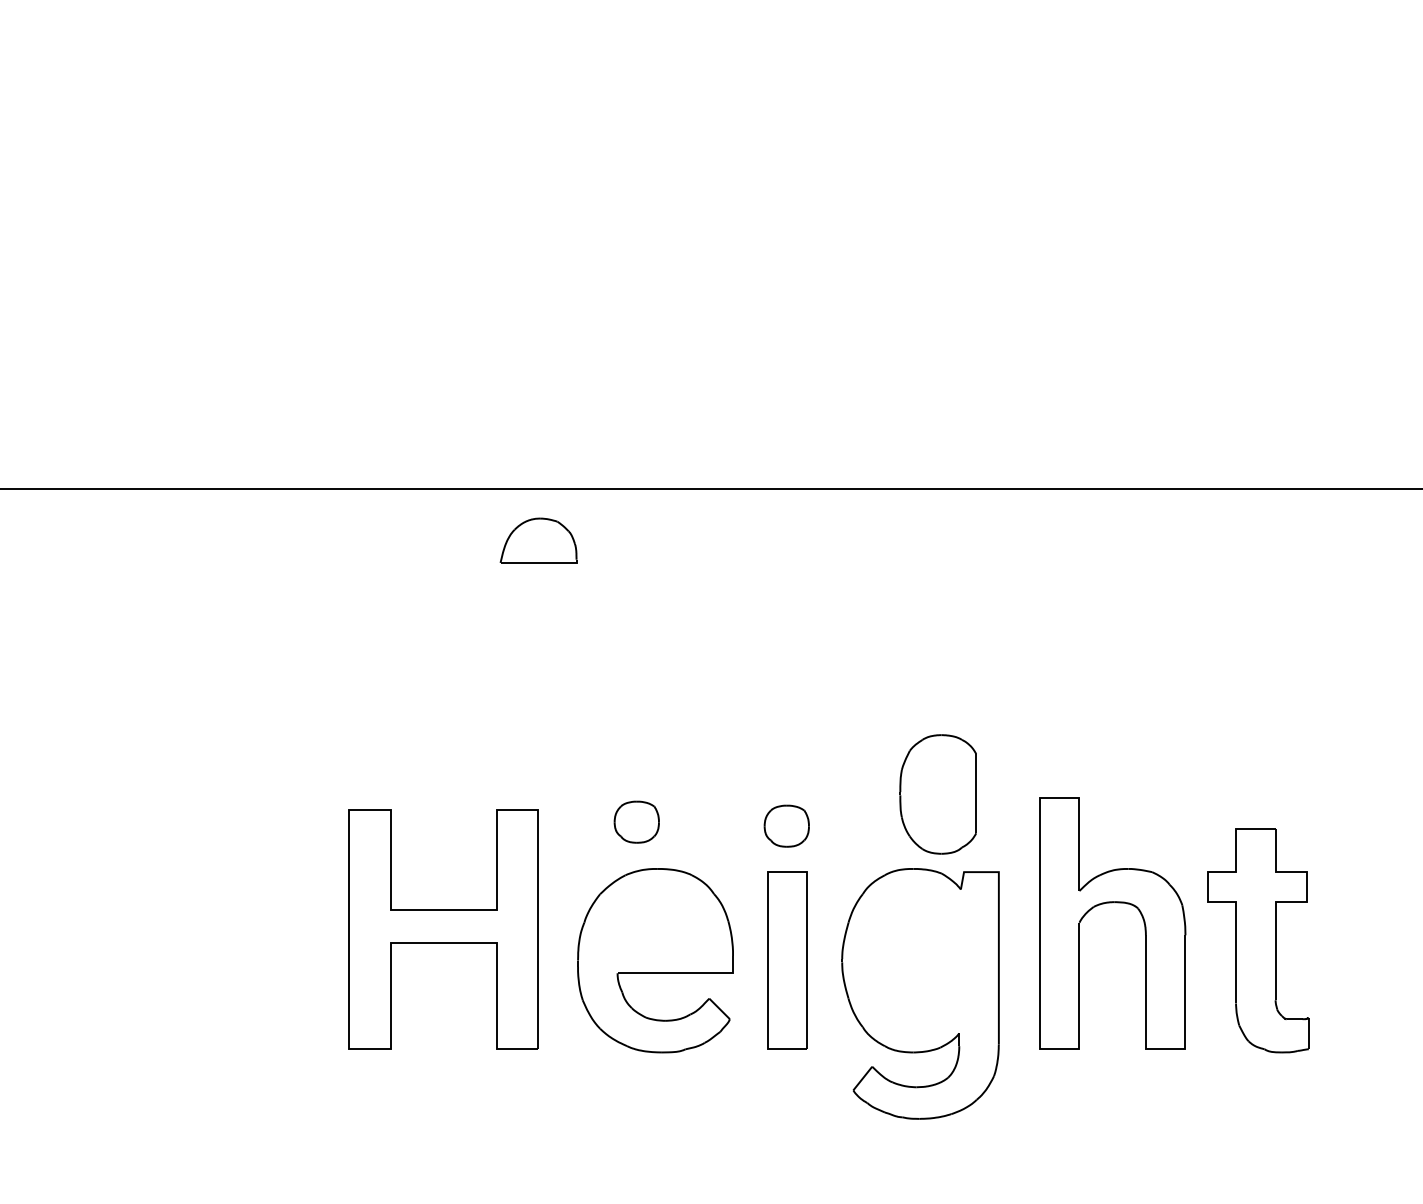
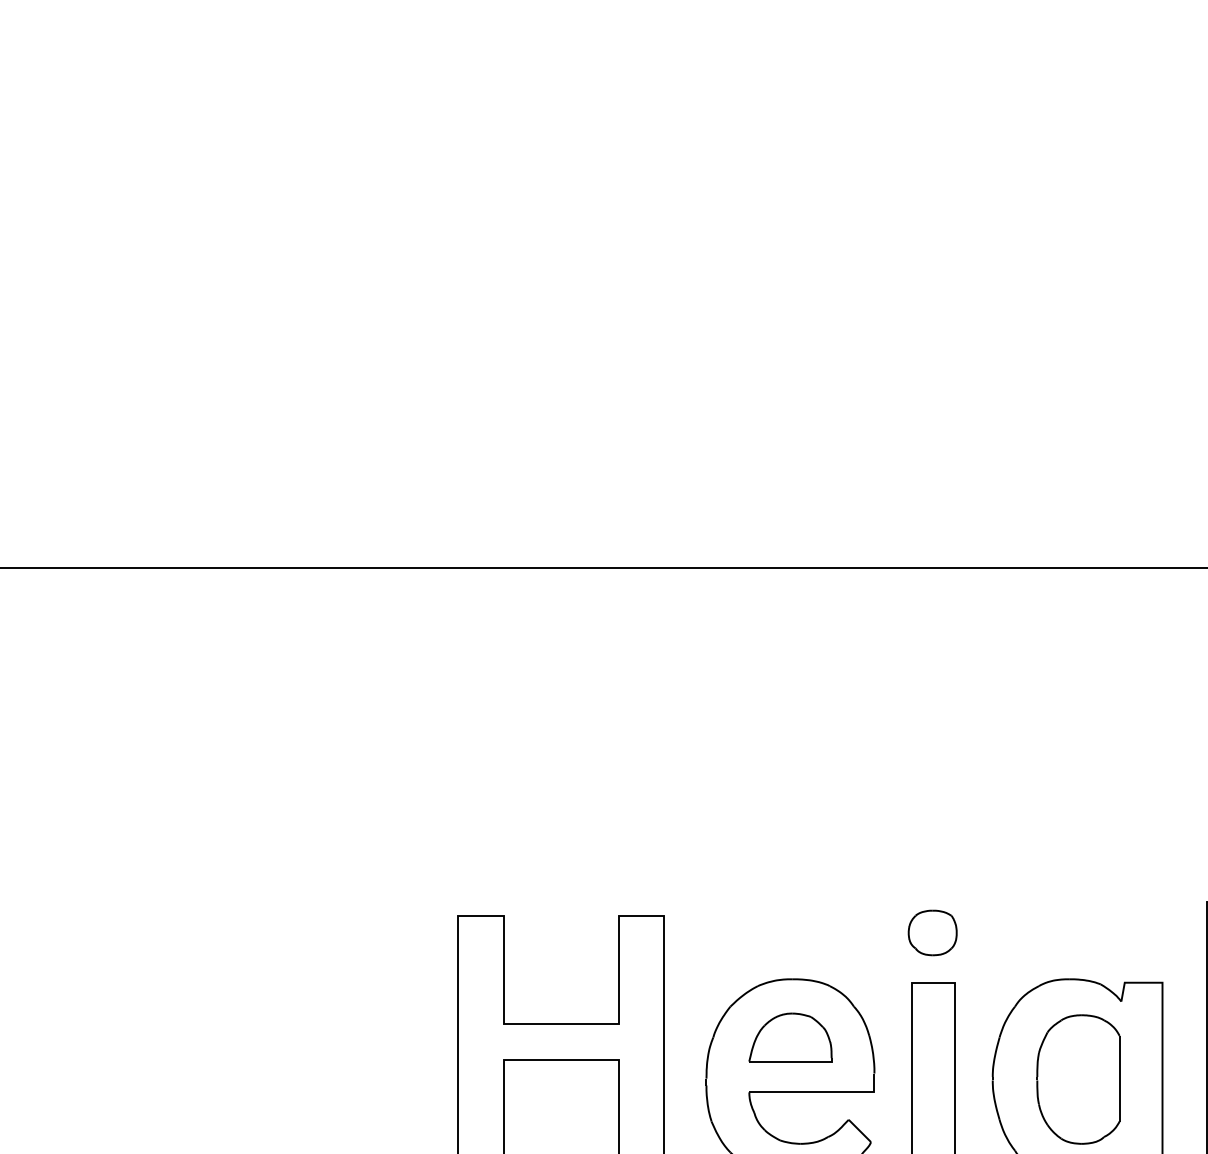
part: (538, 540) -> (790, 1037), moved
part: (937, 794) -> (1077, 1079), moved
part: (636, 821) -> (769, 927), removed

